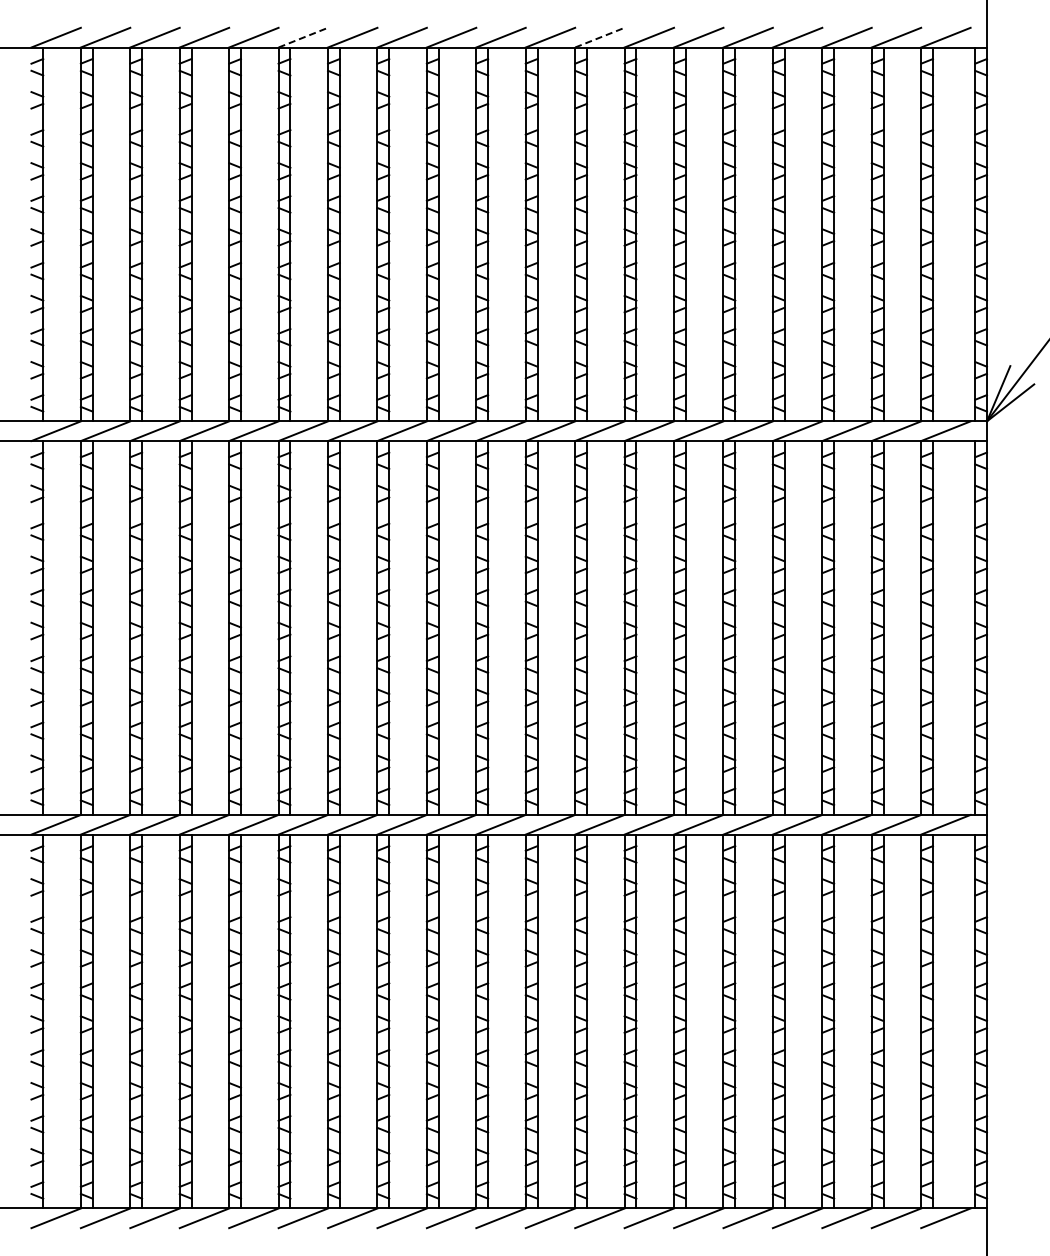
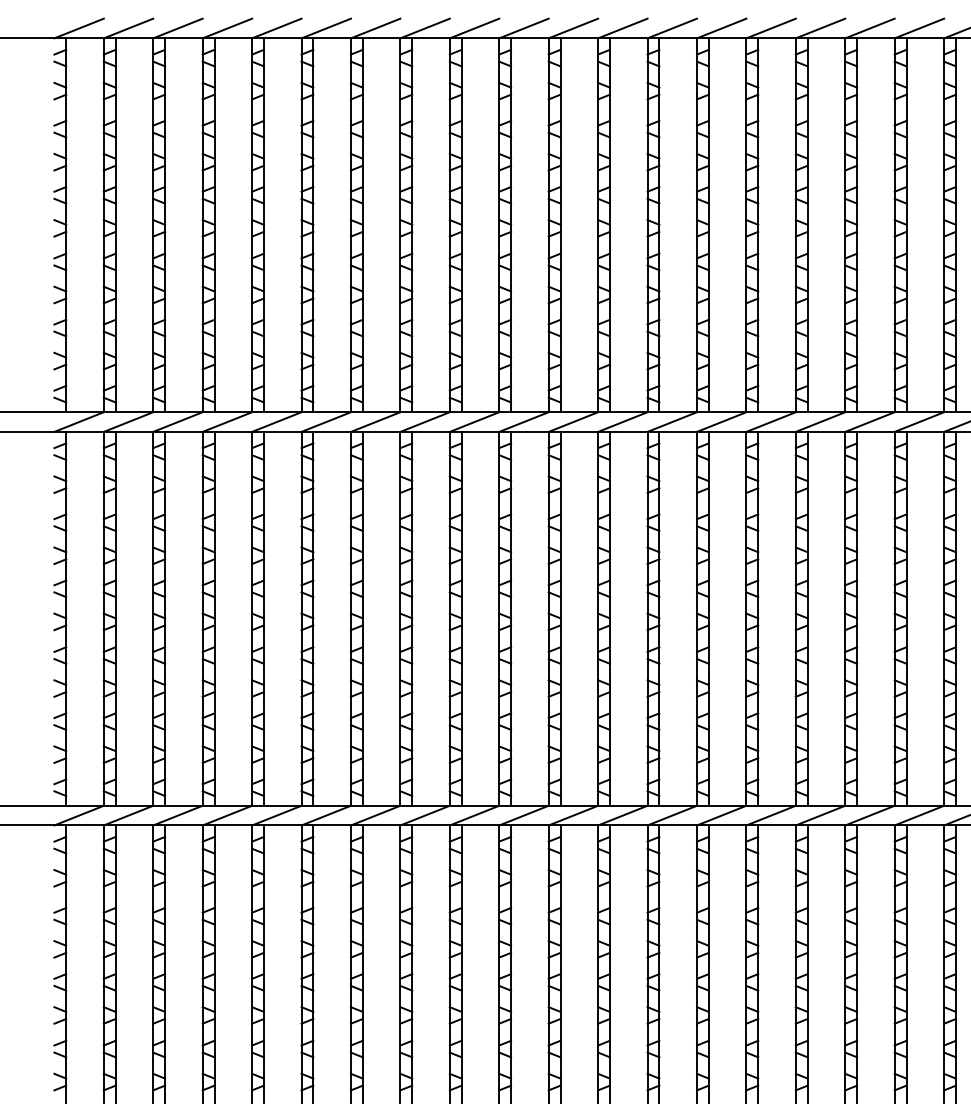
line: (303, 37) -> (326, 28), dashed -> solid
line: (599, 37) -> (622, 28), dashed -> solid

